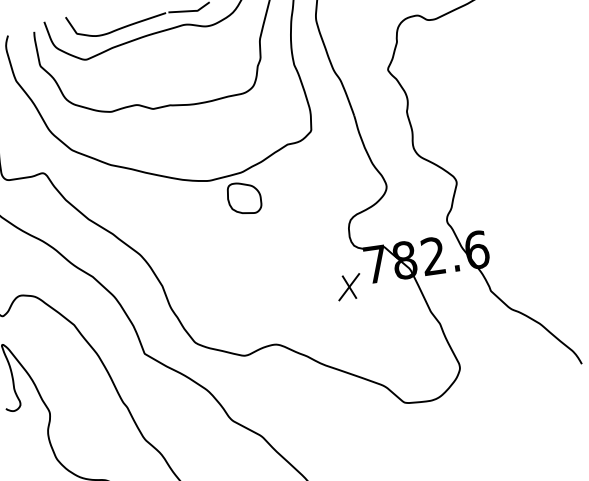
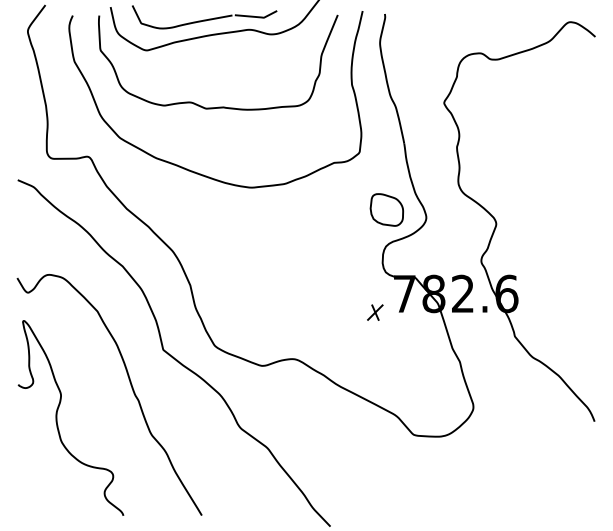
part: (243, 197) -> (386, 209), moved
part: (349, 286) -> (375, 312), size x0.62

